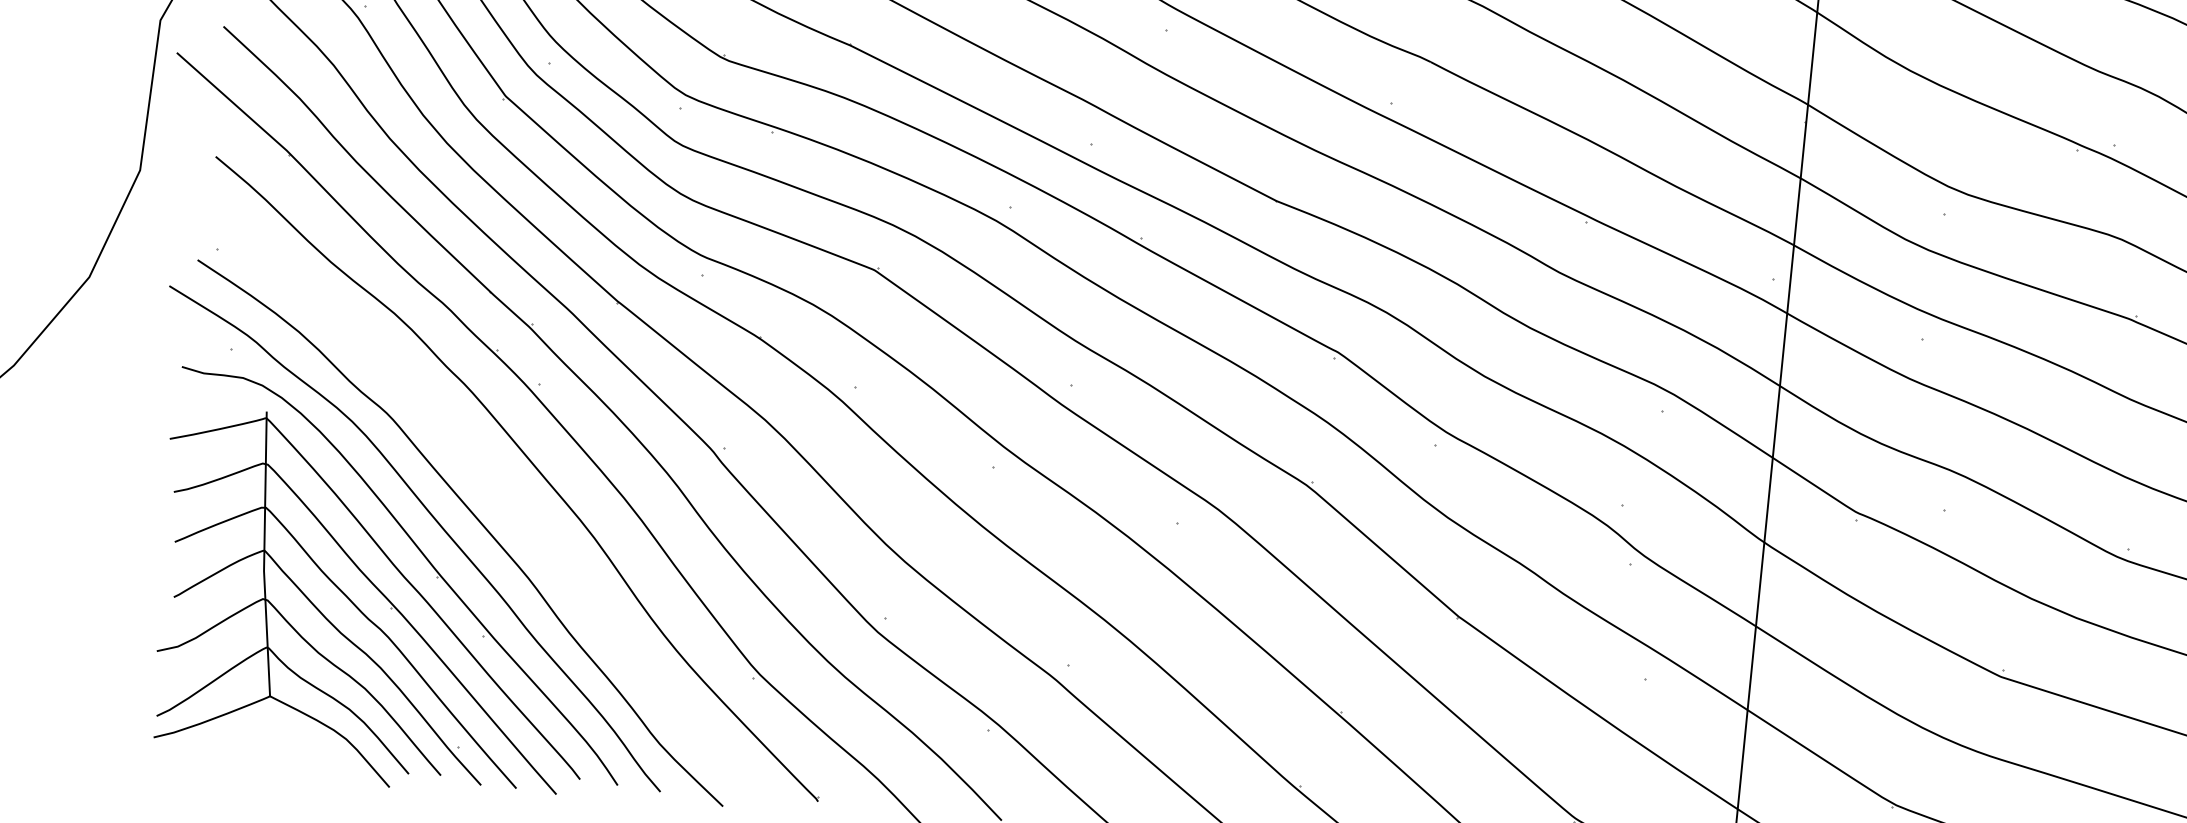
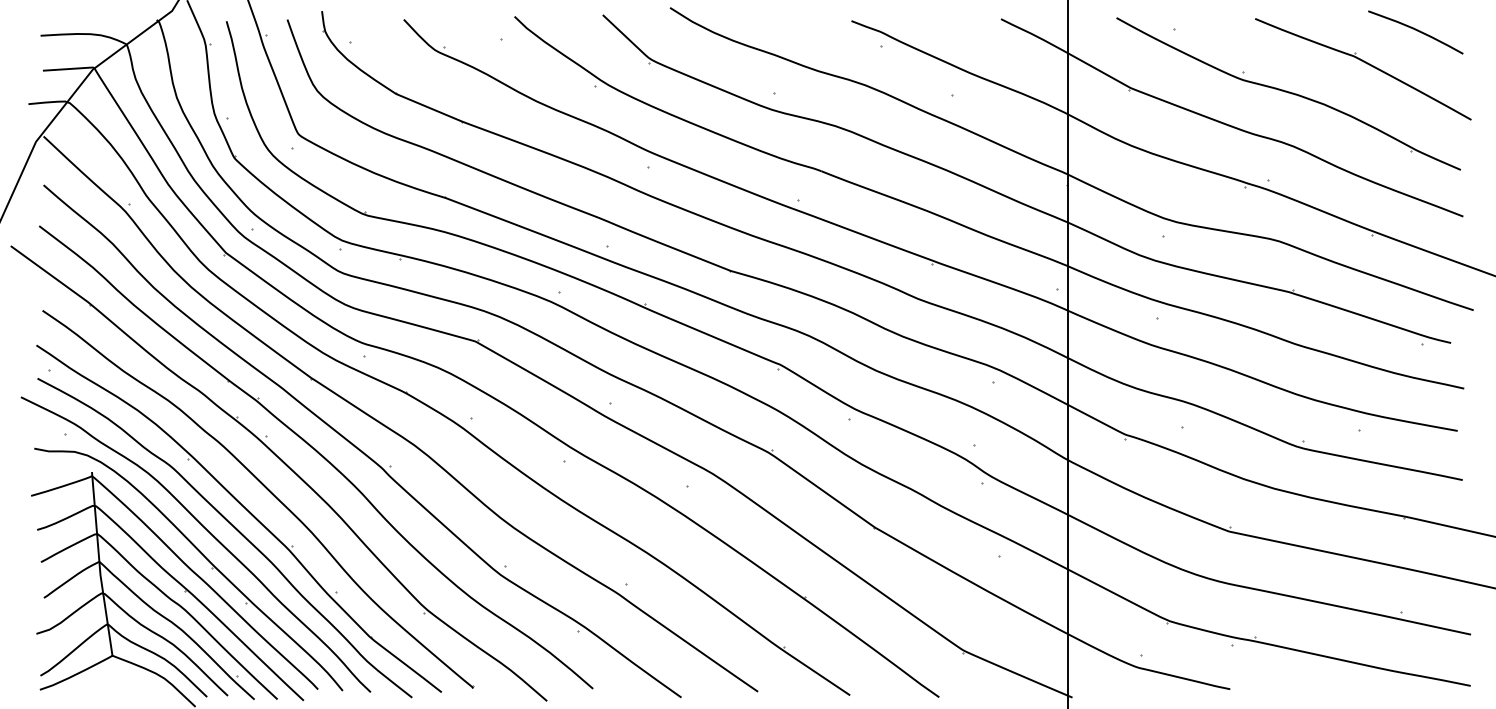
part: (497, 494) -> (246, 510), added

